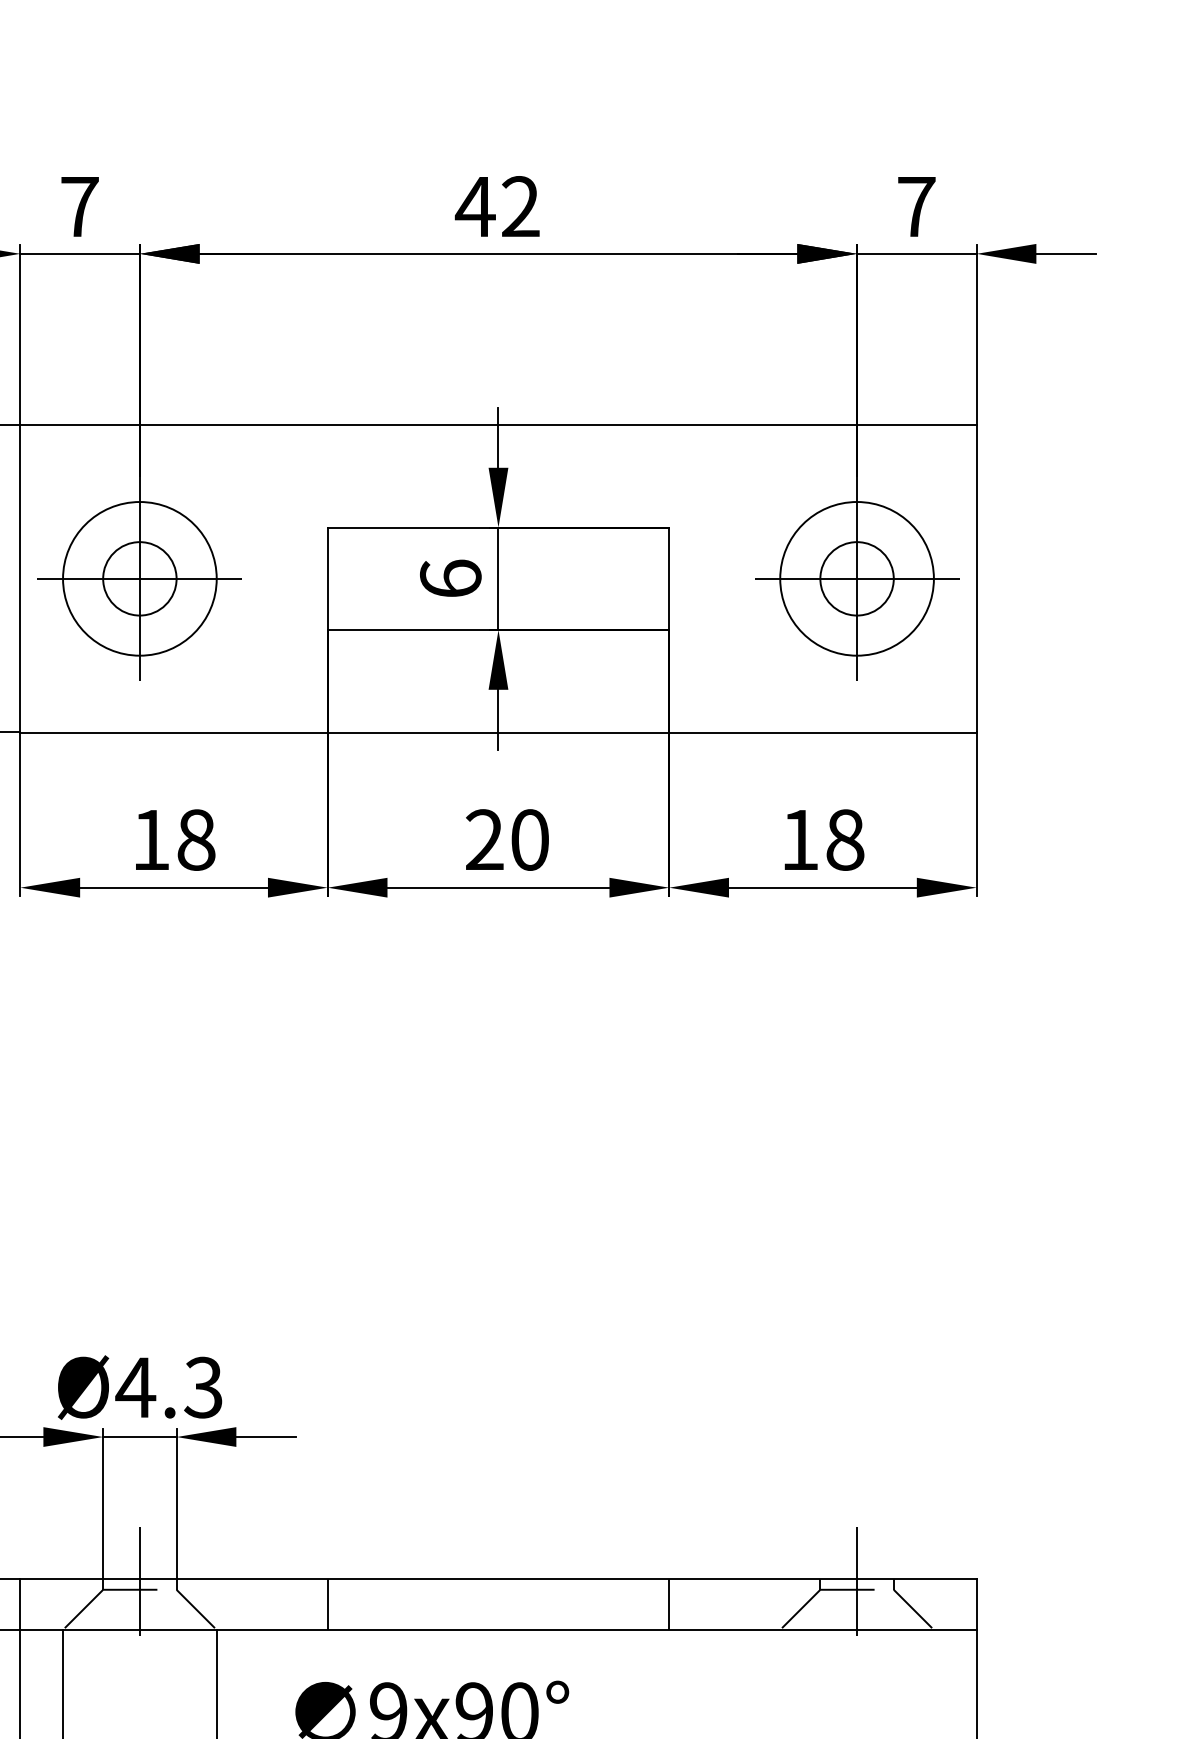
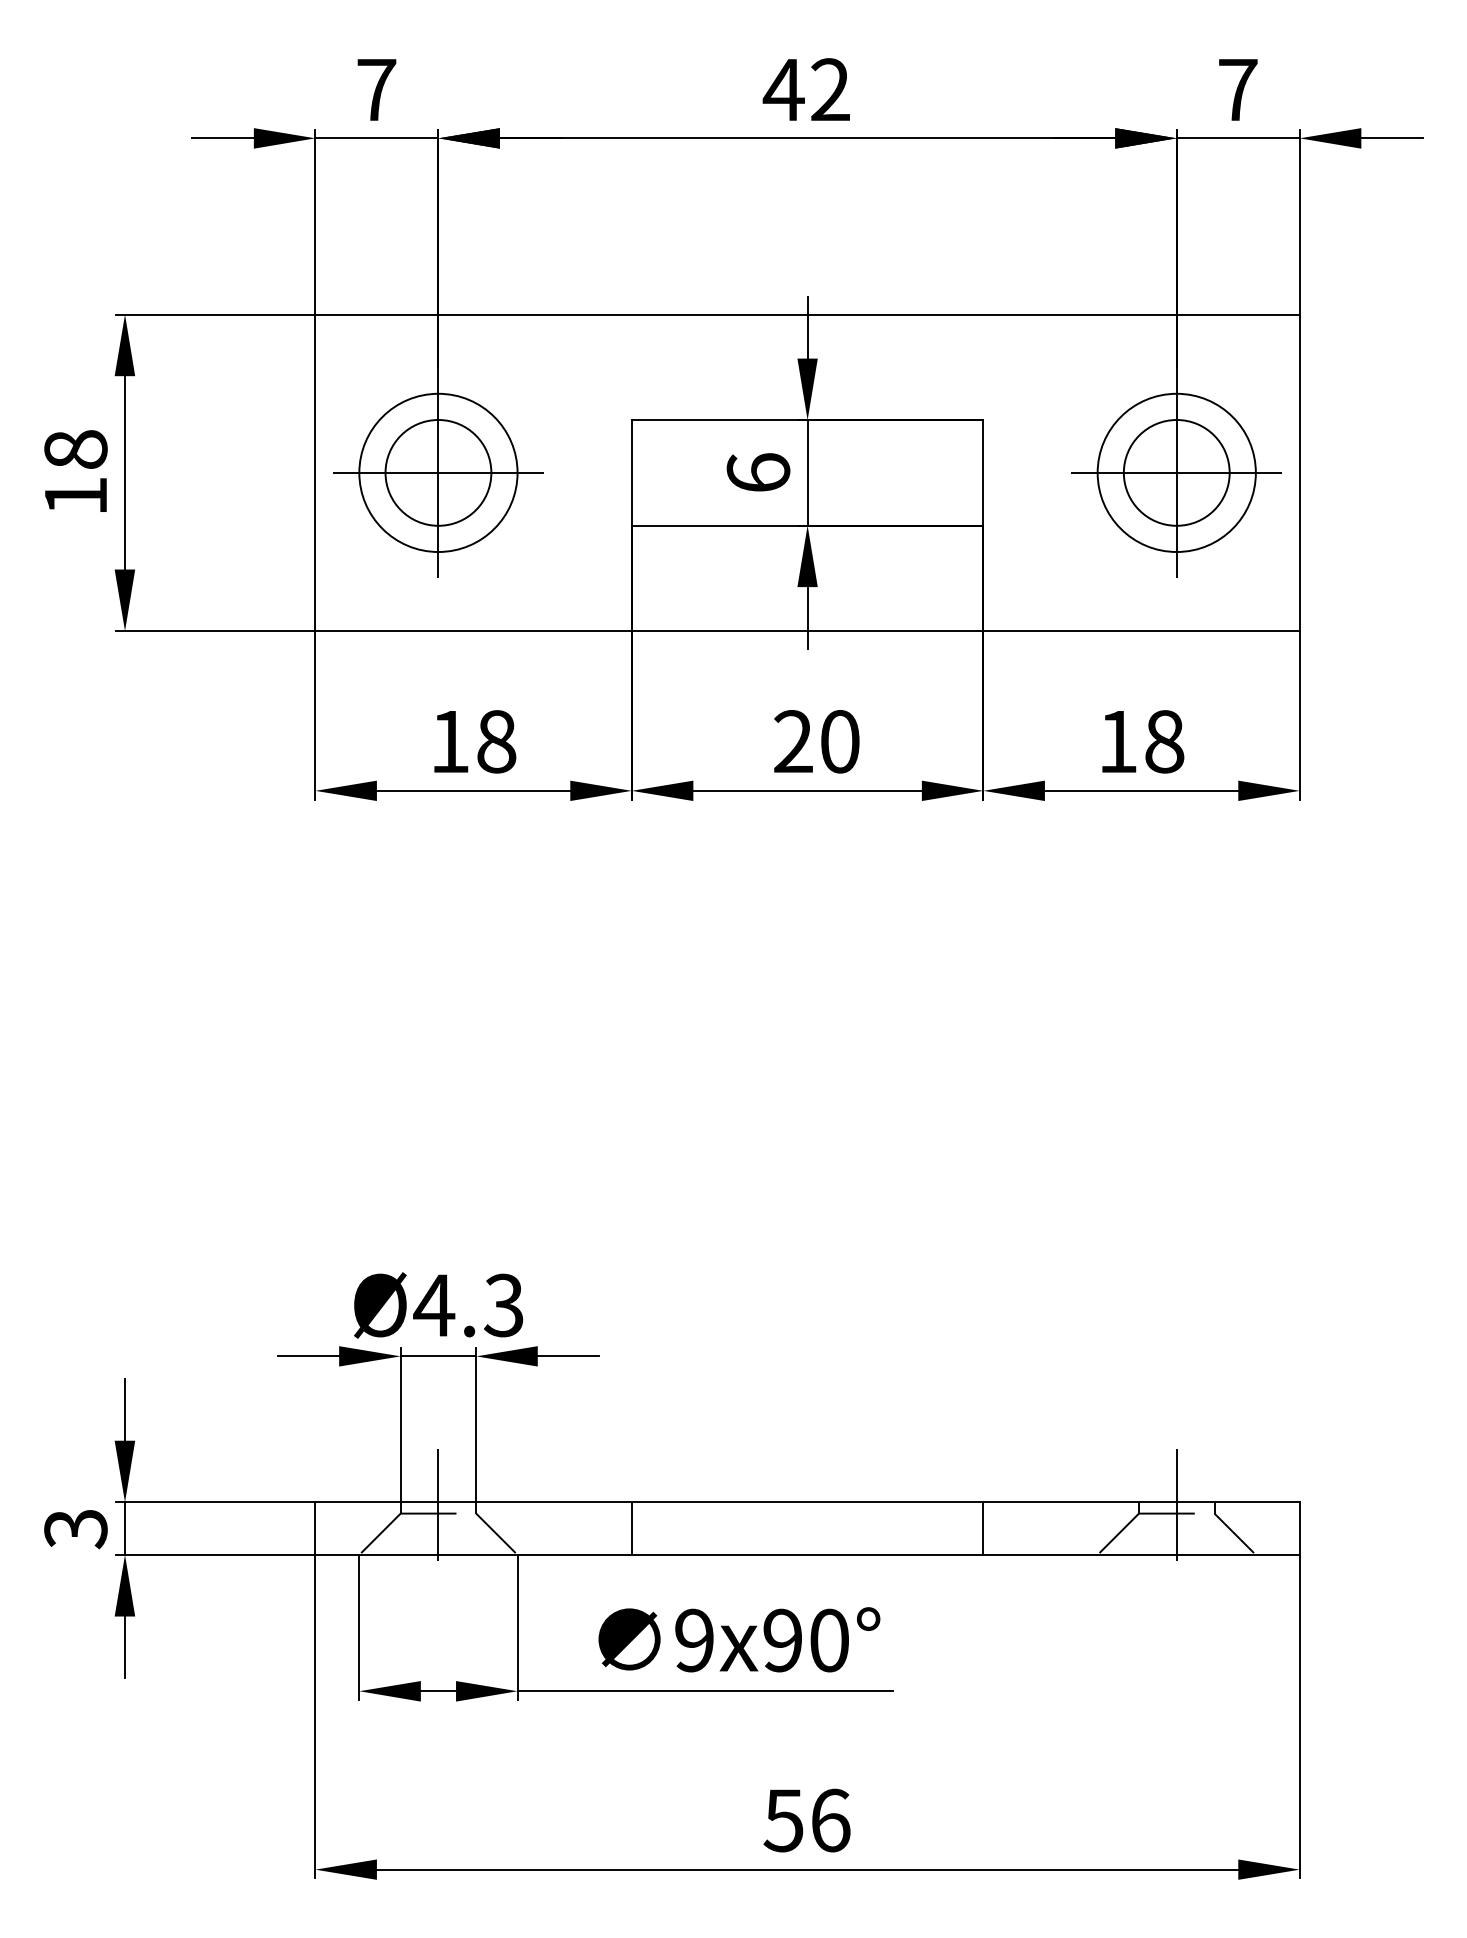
circle: (139, 578) -> (438, 472), size x1.4
circle: (856, 578) -> (1176, 472), size x1.4

